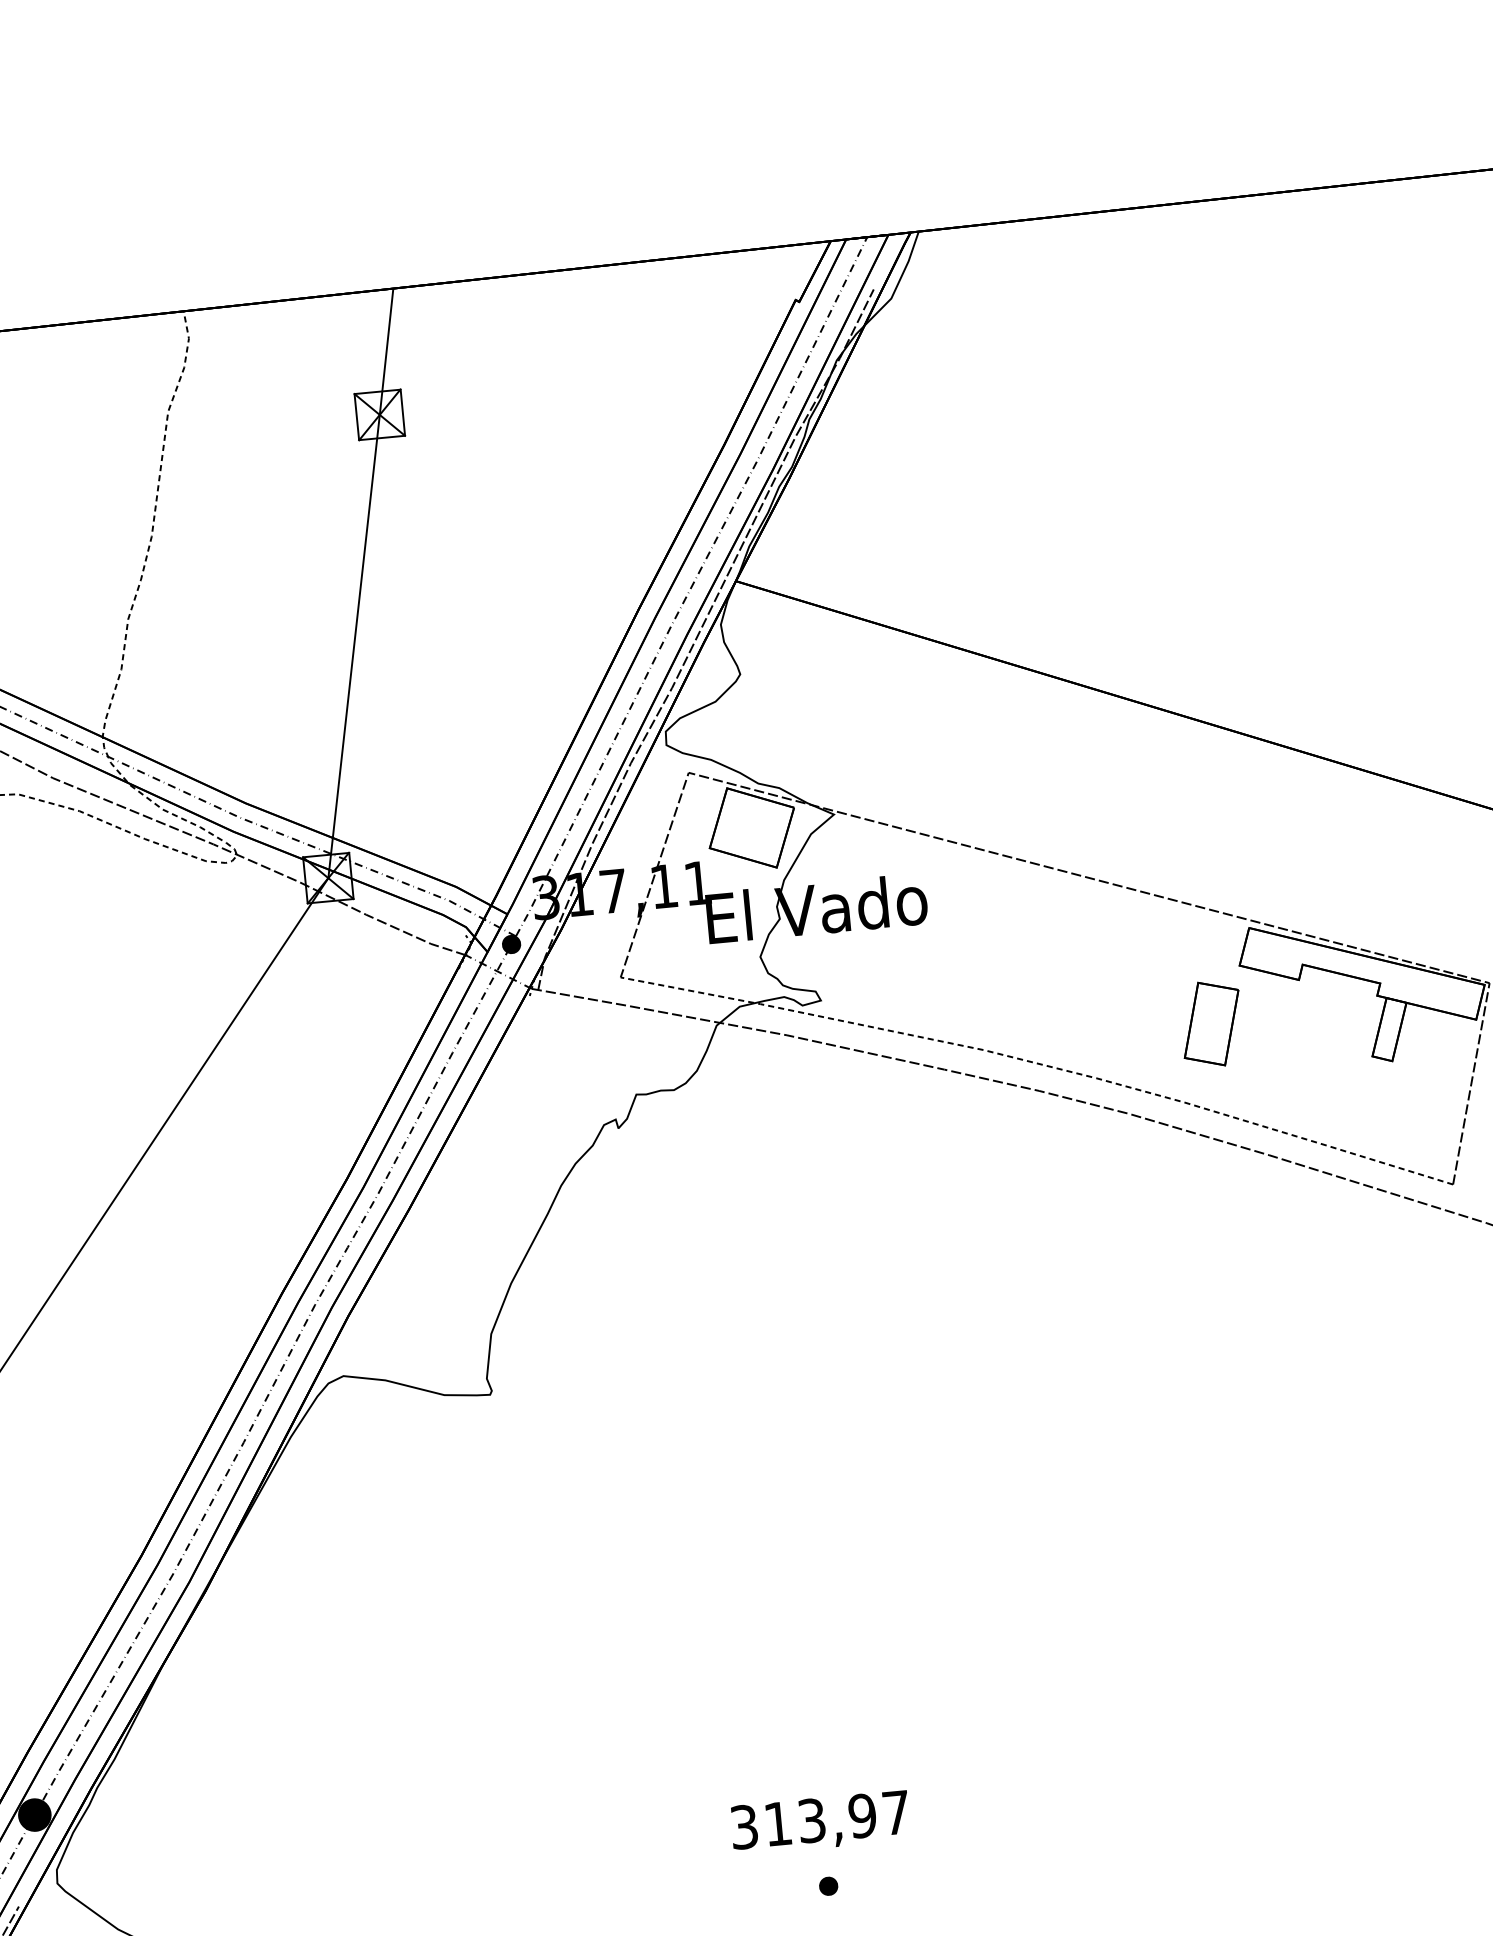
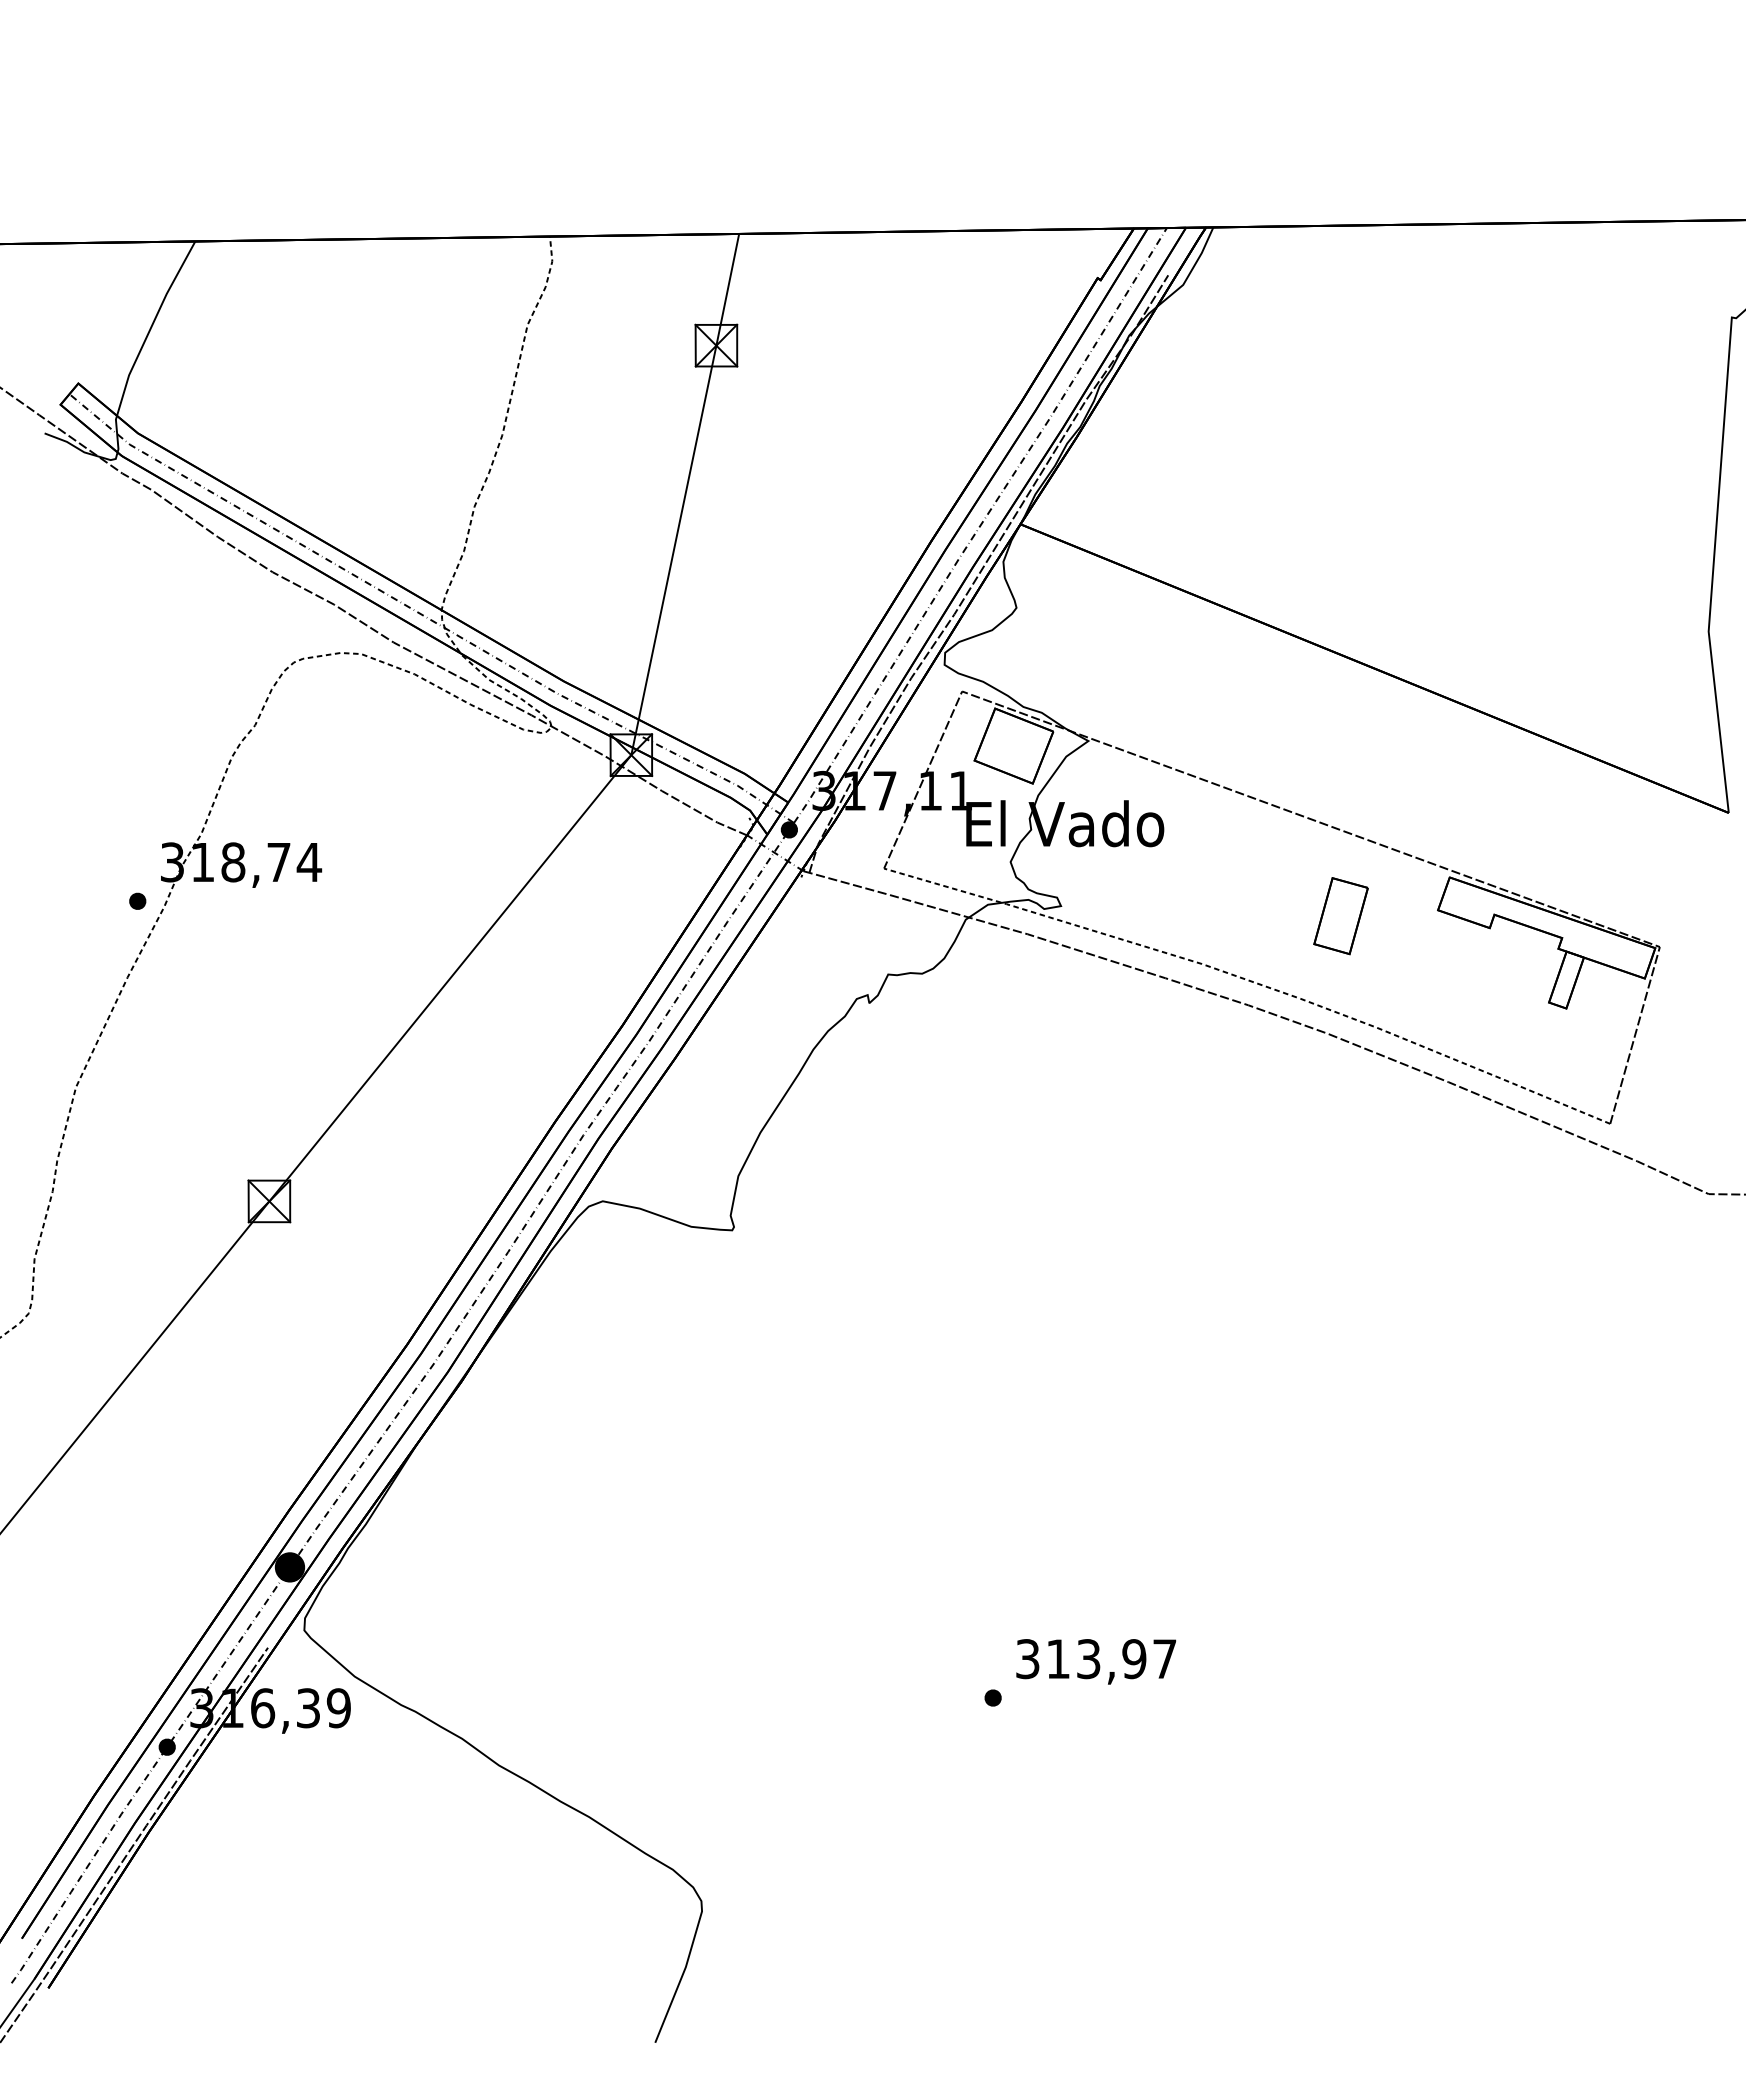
part: (1211, 1024) -> (1340, 916), moved
text: (820, 1822) -> (1096, 1661), moved

